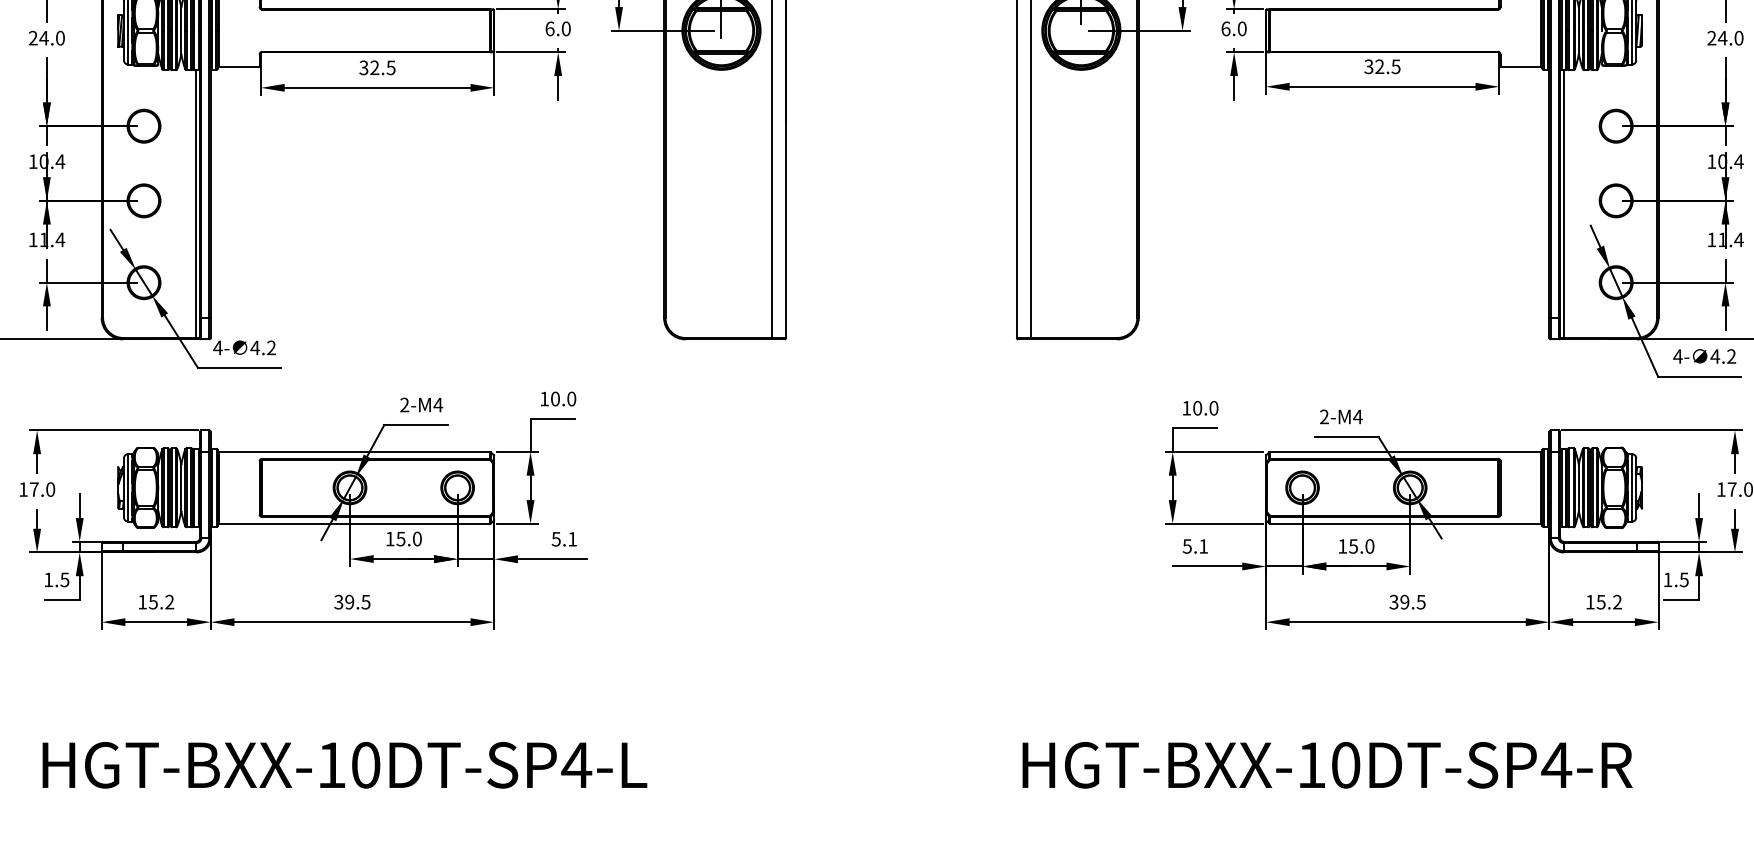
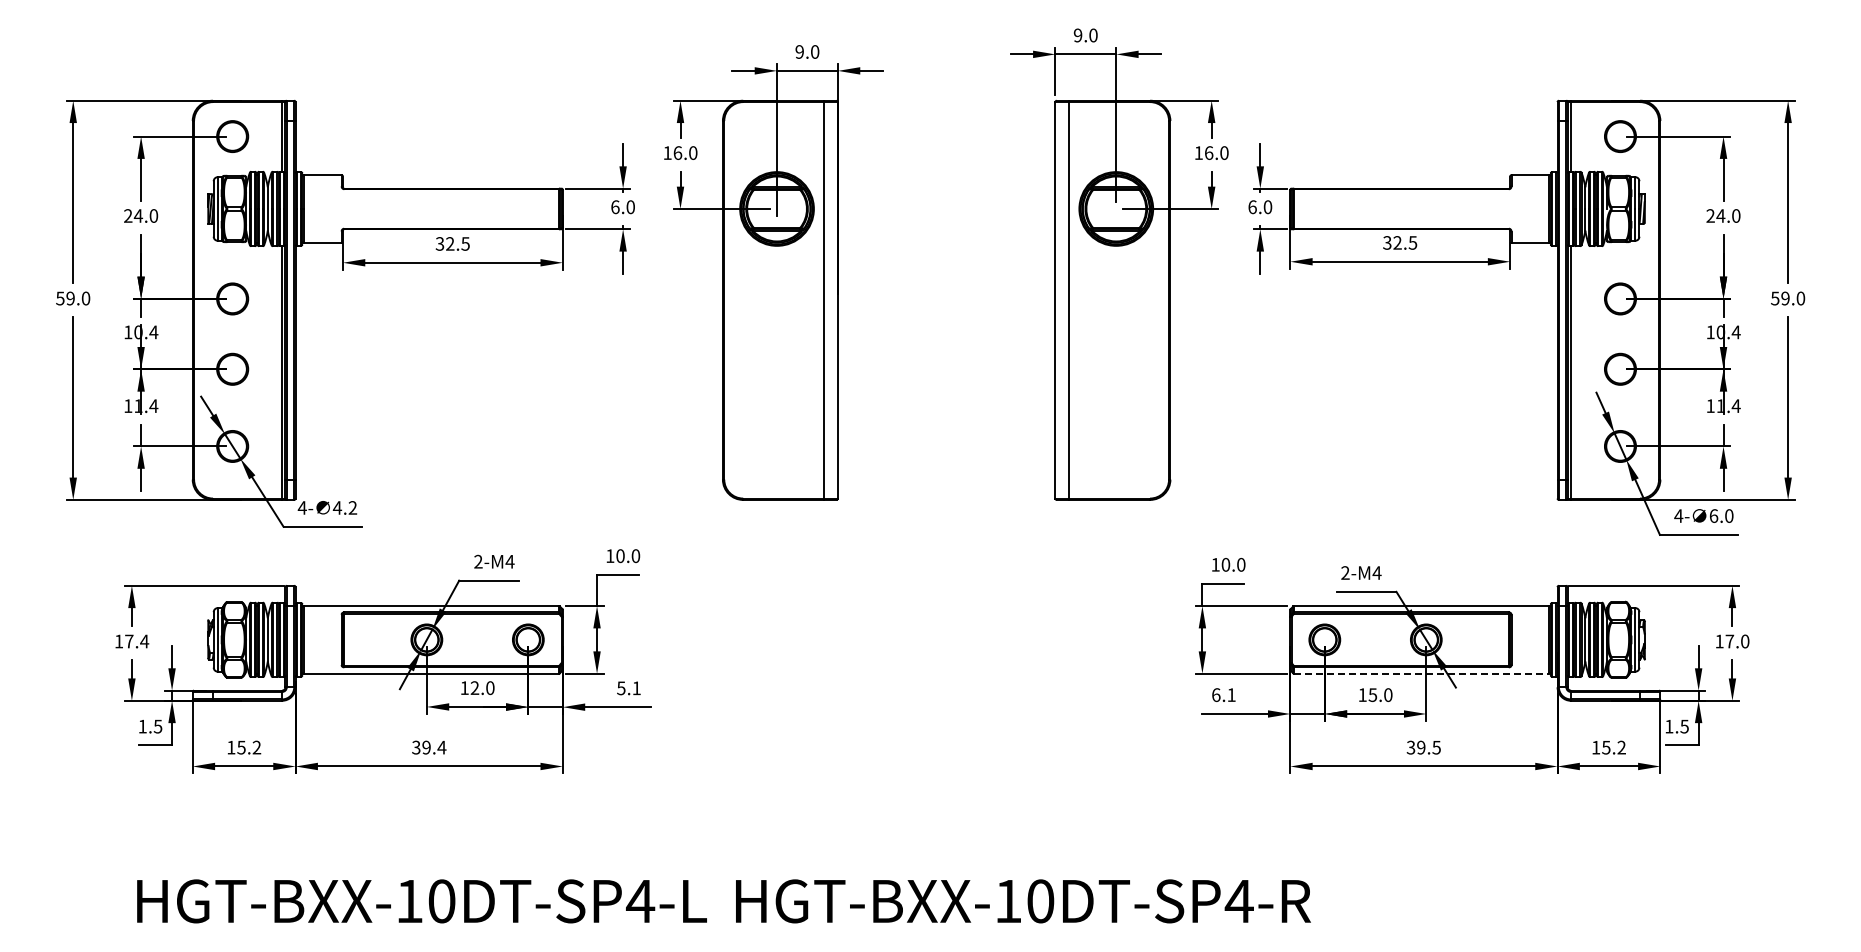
text: (1723, 355) -> (1721, 515), 4.2 -> 6.0
text: (50, 489) -> (144, 641), 17.0 -> 17.4
line: (1405, 523) -> (1421, 673), solid -> dashed
text: (400, 539) -> (474, 688), 15.0 -> 12.0
text: (1186, 545) -> (1215, 694), 5.1 -> 6.1
text: (365, 602) -> (441, 747), 39.5 -> 39.4
text: (1327, 765) -> (1023, 901), moved

